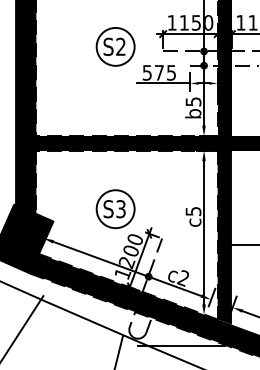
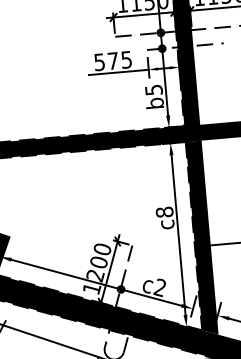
part: (115, 46) -> (61, 35), removed
part: (115, 209) -> (77, 217), removed
text: (193, 211) -> (164, 212), c5 -> c8

